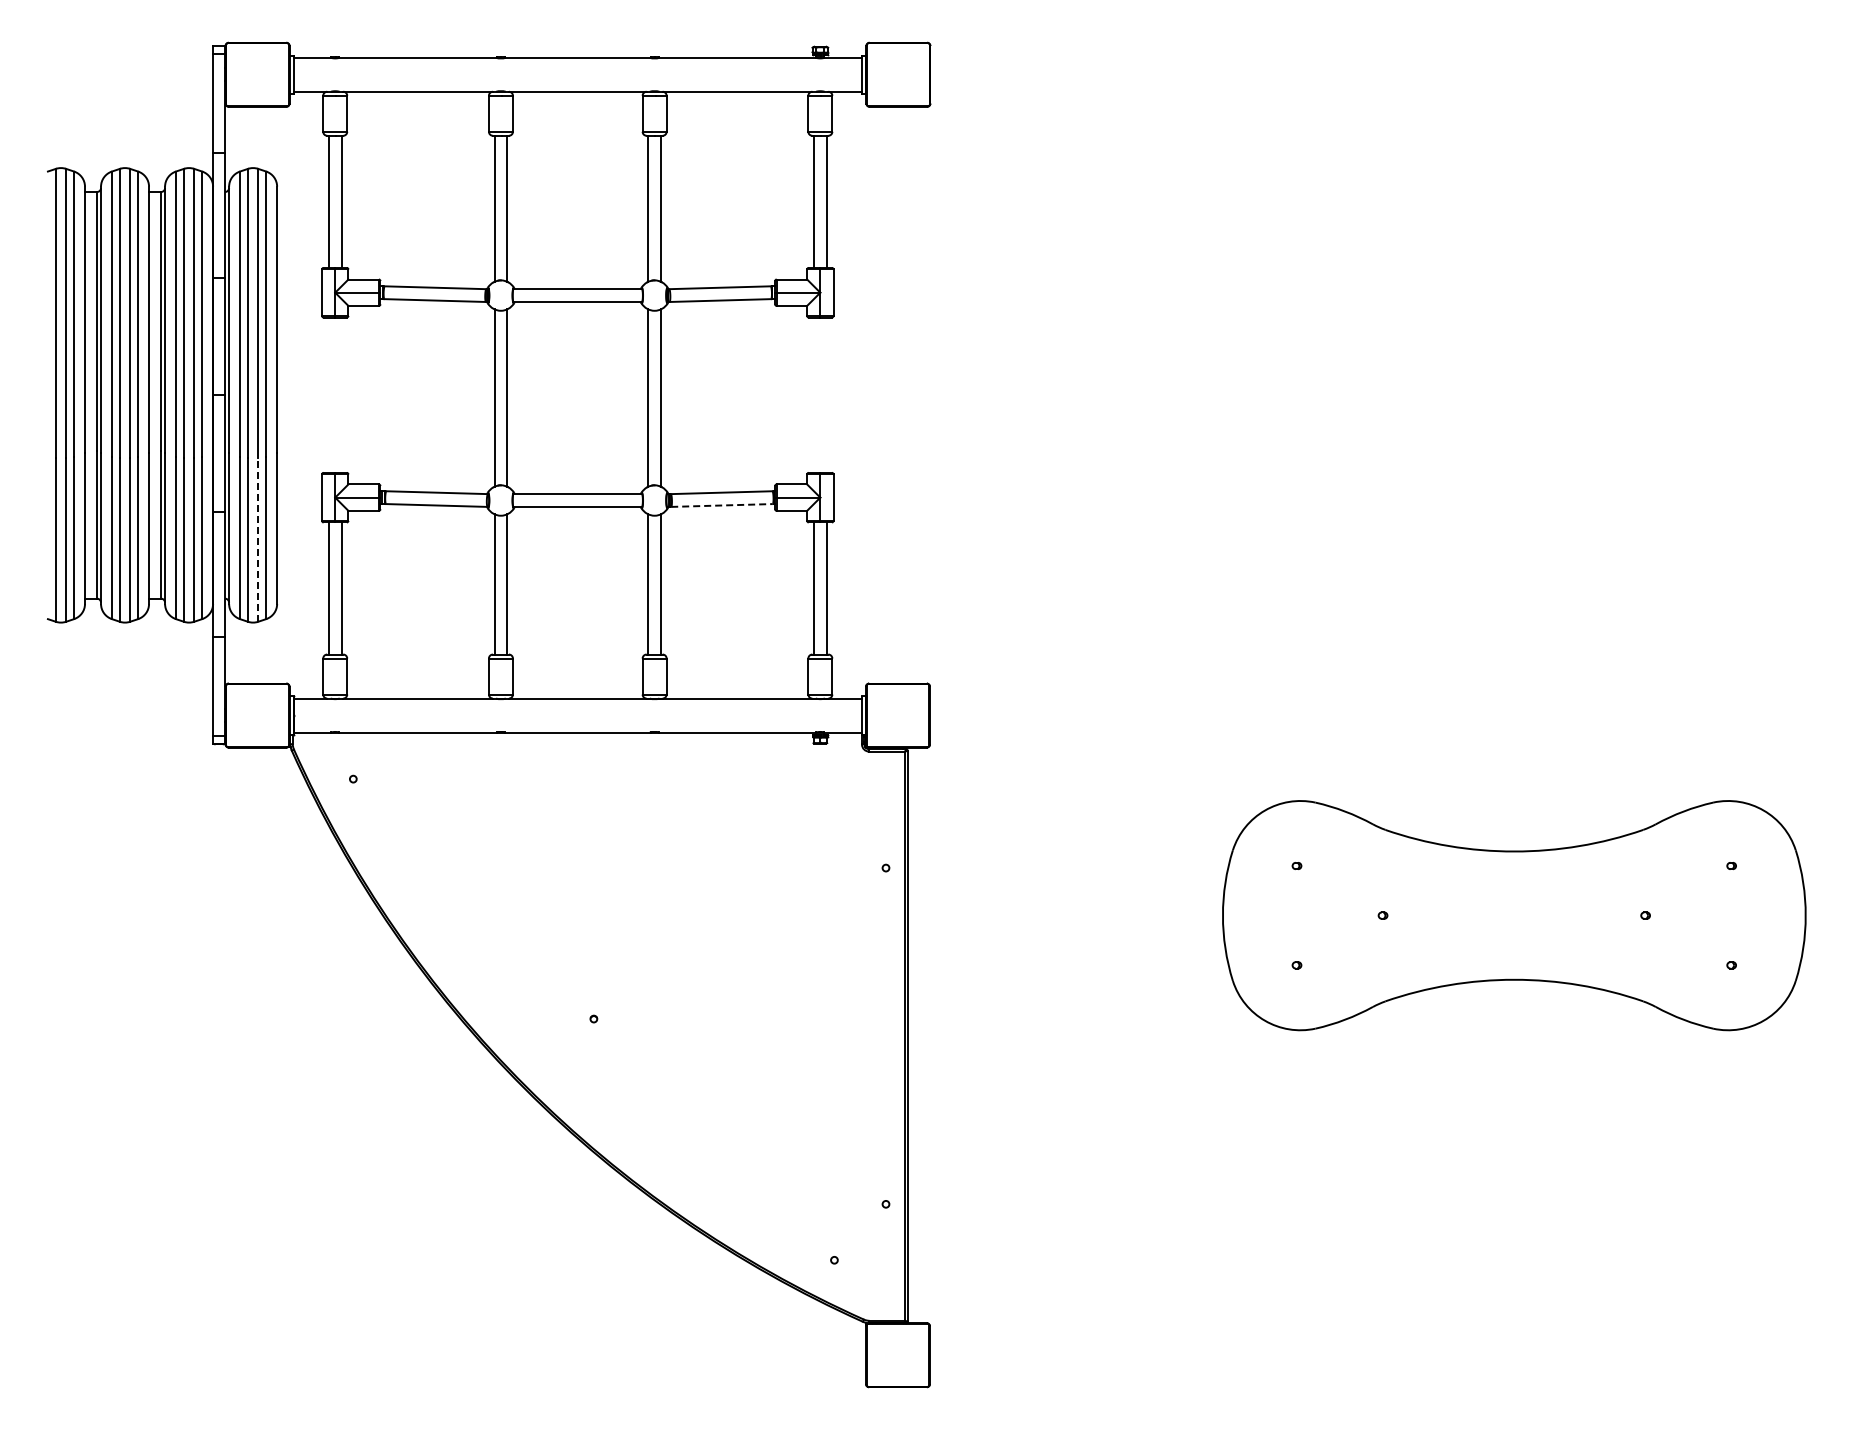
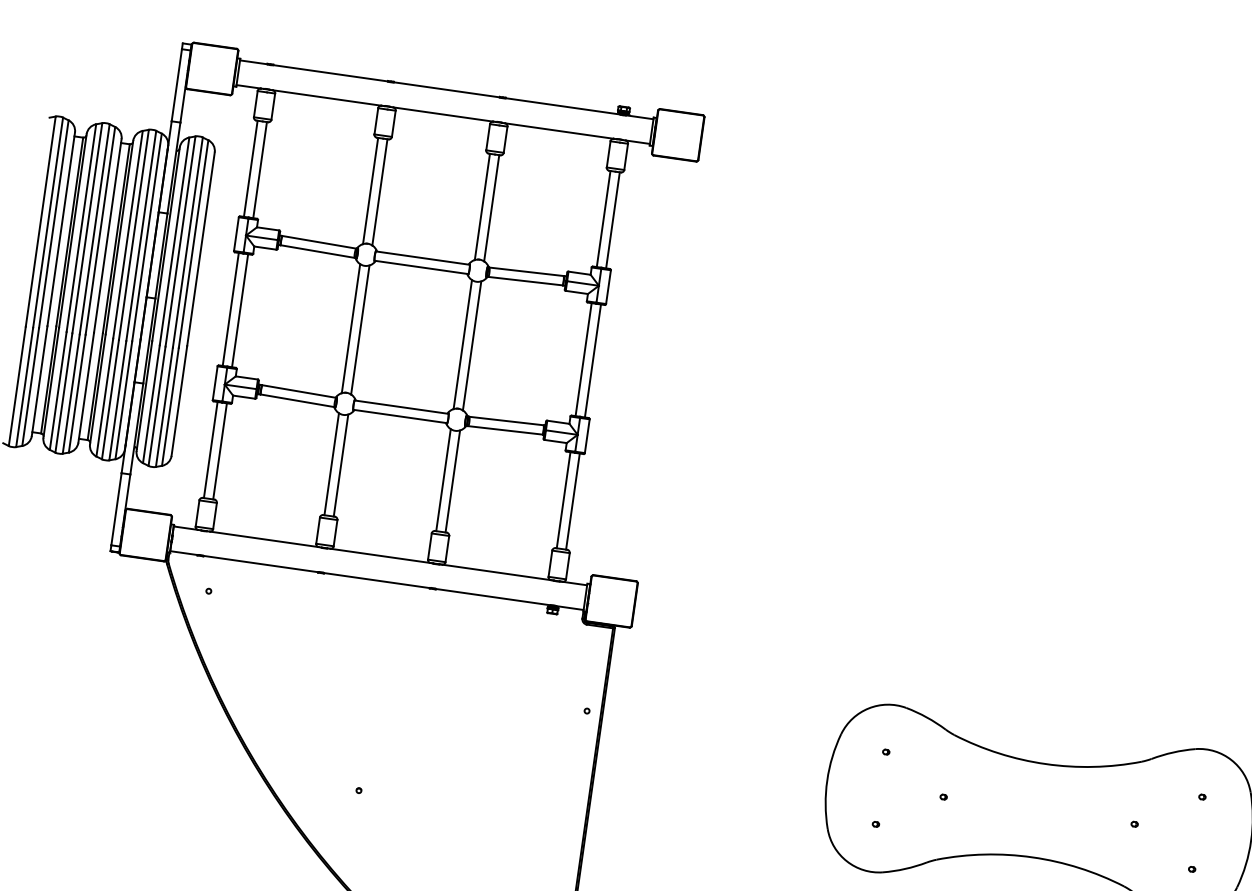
line: (328, 394) -> (230, 308), added
line: (341, 394) -> (240, 310), added
line: (813, 394) -> (583, 359), added
line: (826, 394) -> (592, 360), added
line: (721, 505) -> (504, 430), dashed -> solid
line: (258, 539) -> (164, 407), dashed -> solid

